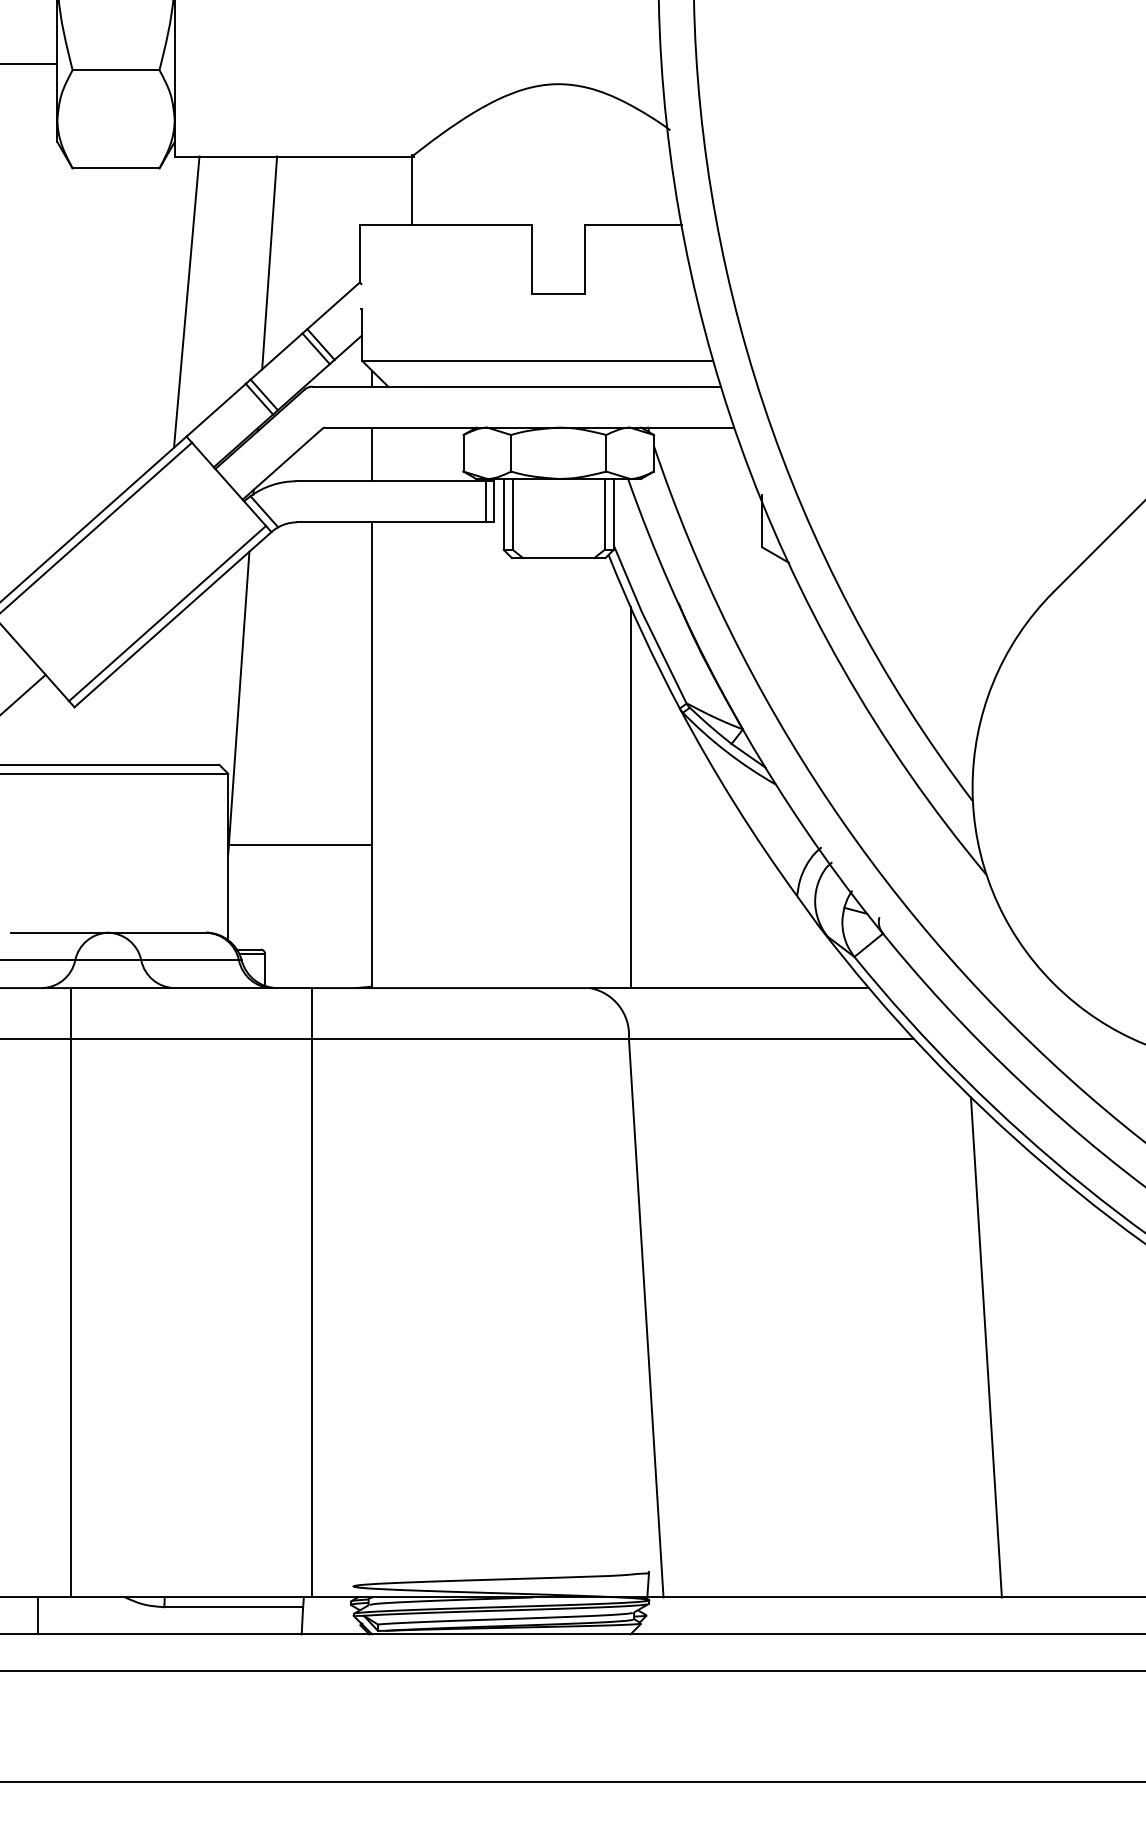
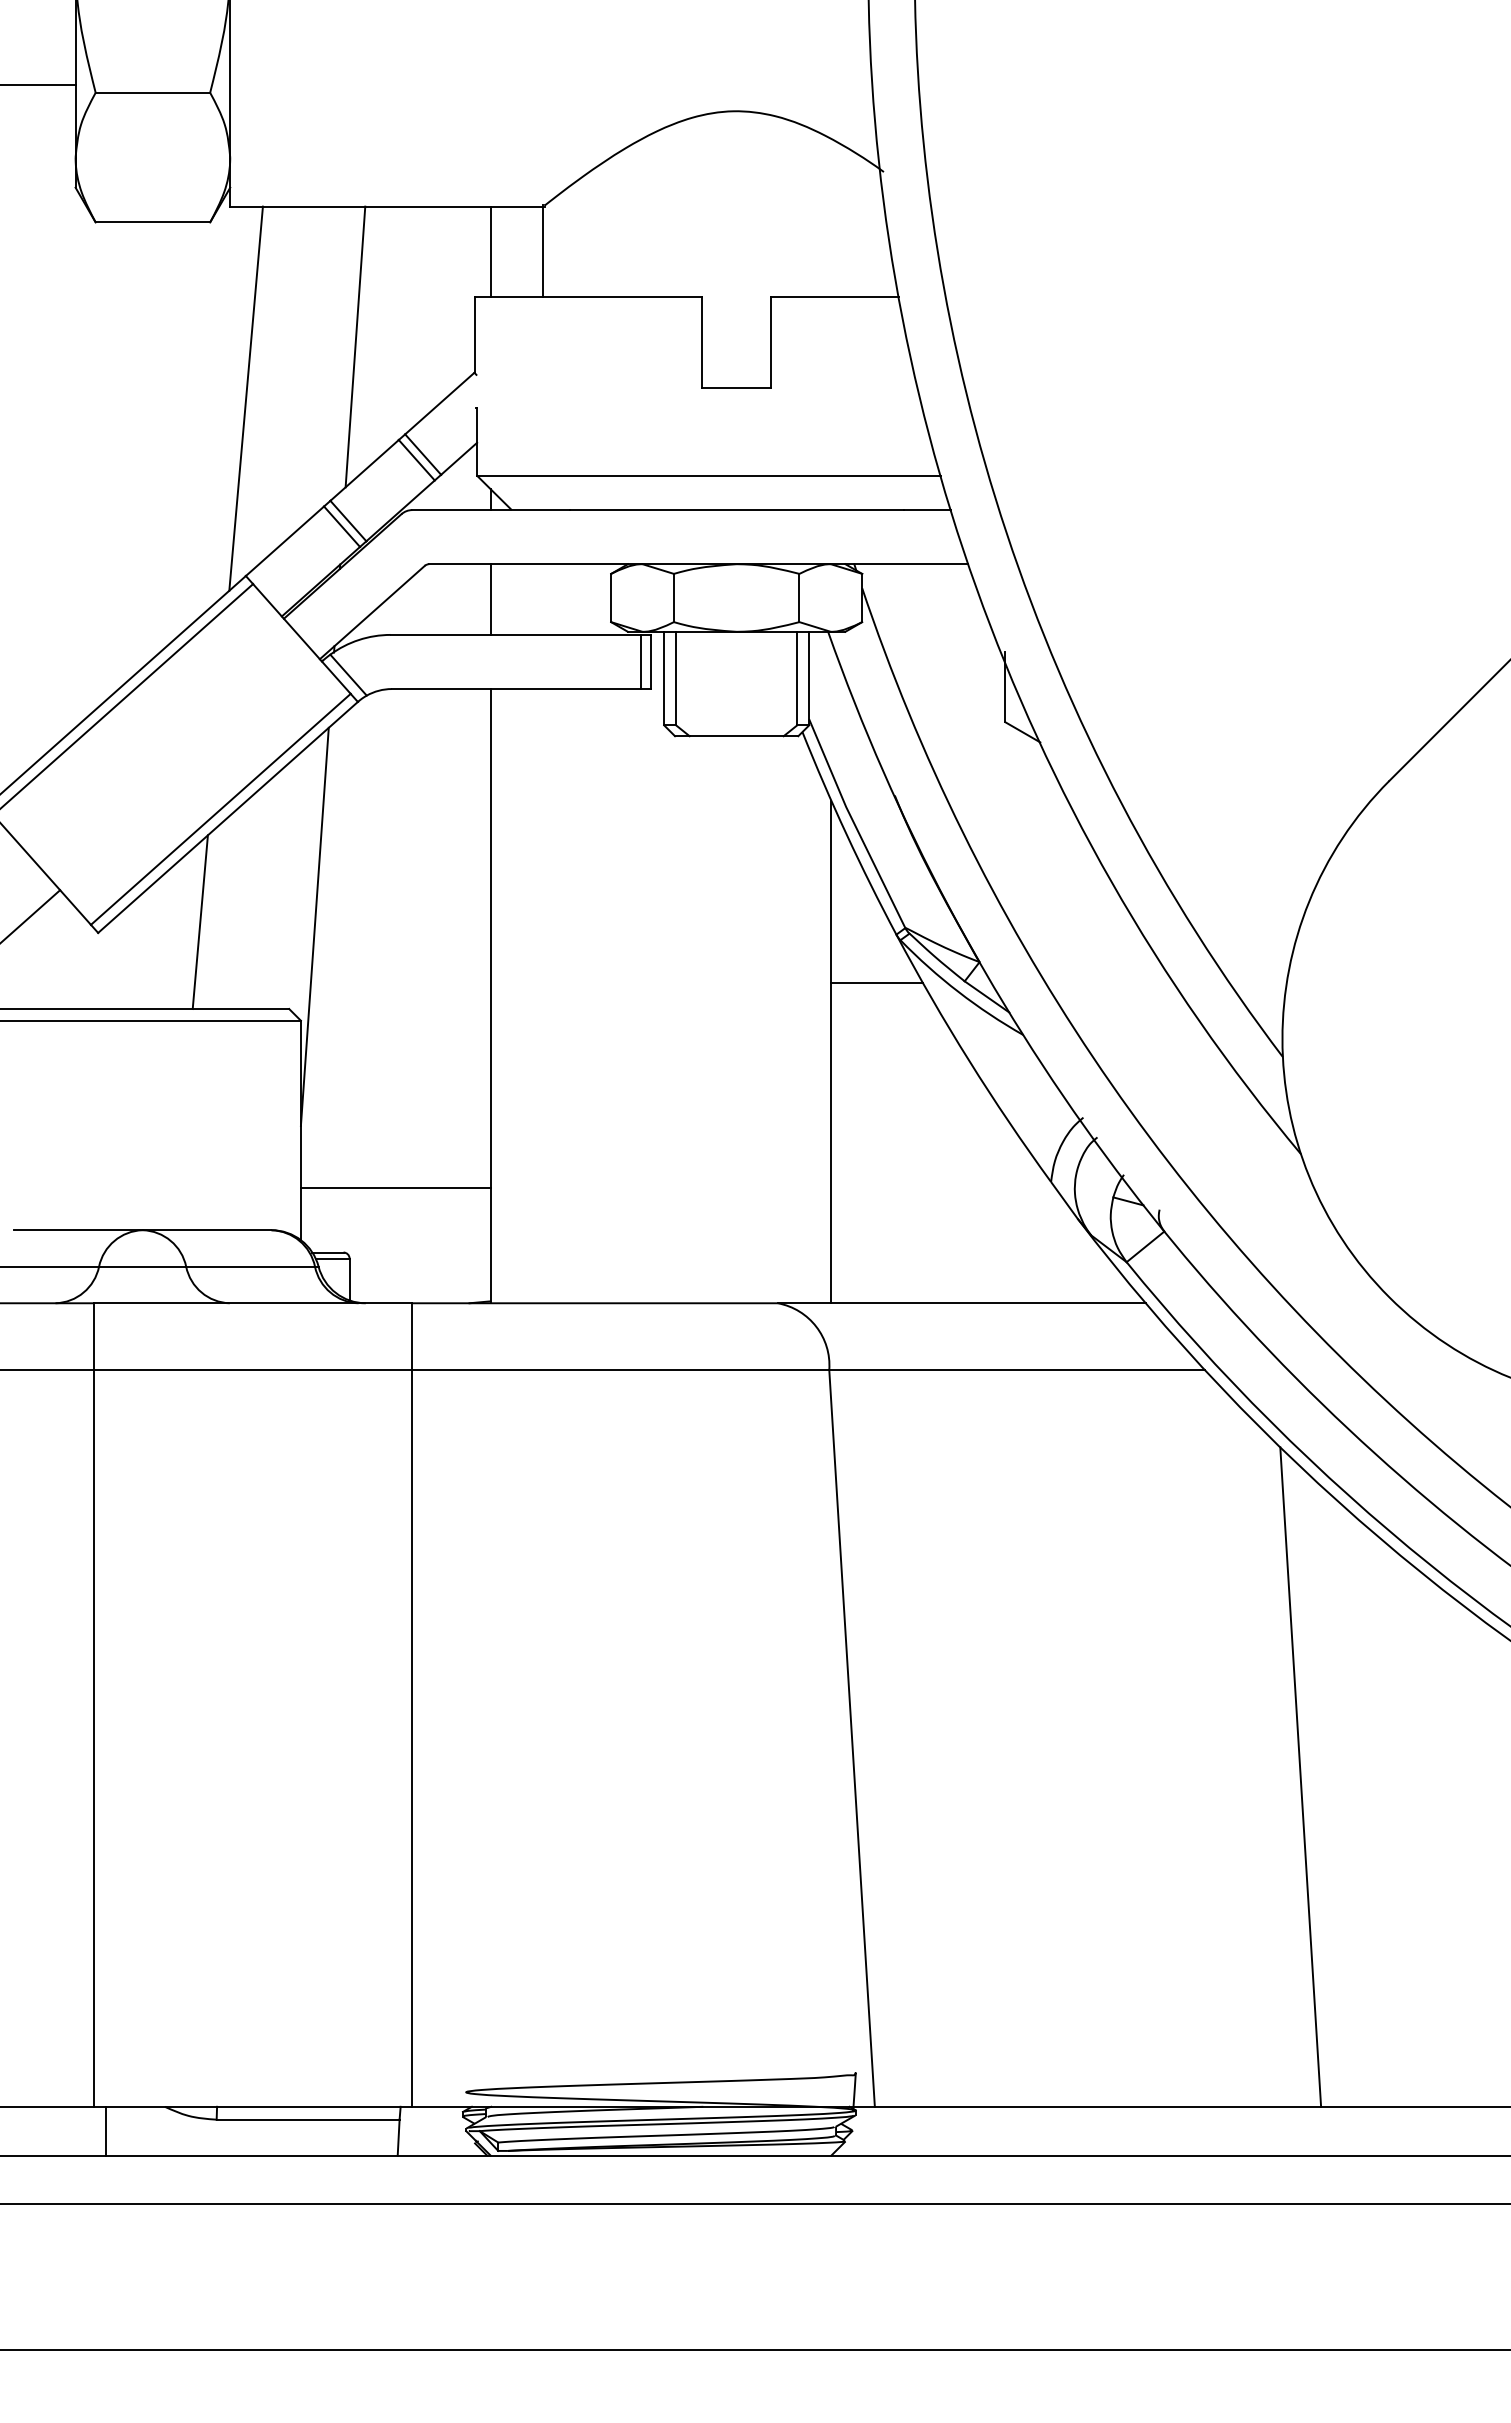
line: (372, 190) -> (490, 251), added
line: (151, 699) -> (199, 922), added
line: (664, 744) -> (876, 982), added
line: (300, 844) -> (395, 1187), moved
line: (38, 1615) -> (106, 2130), moved

